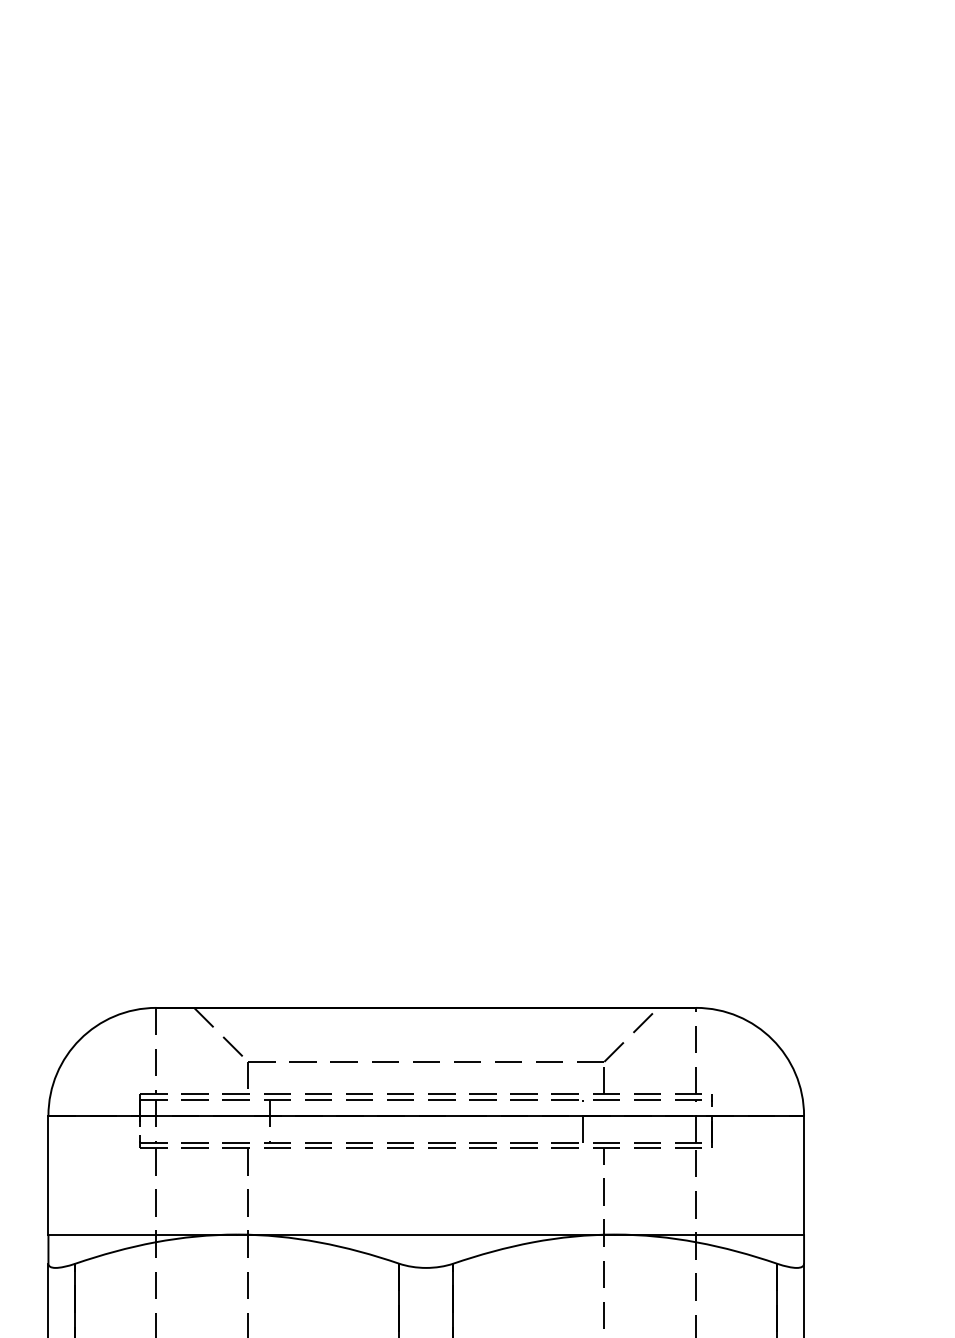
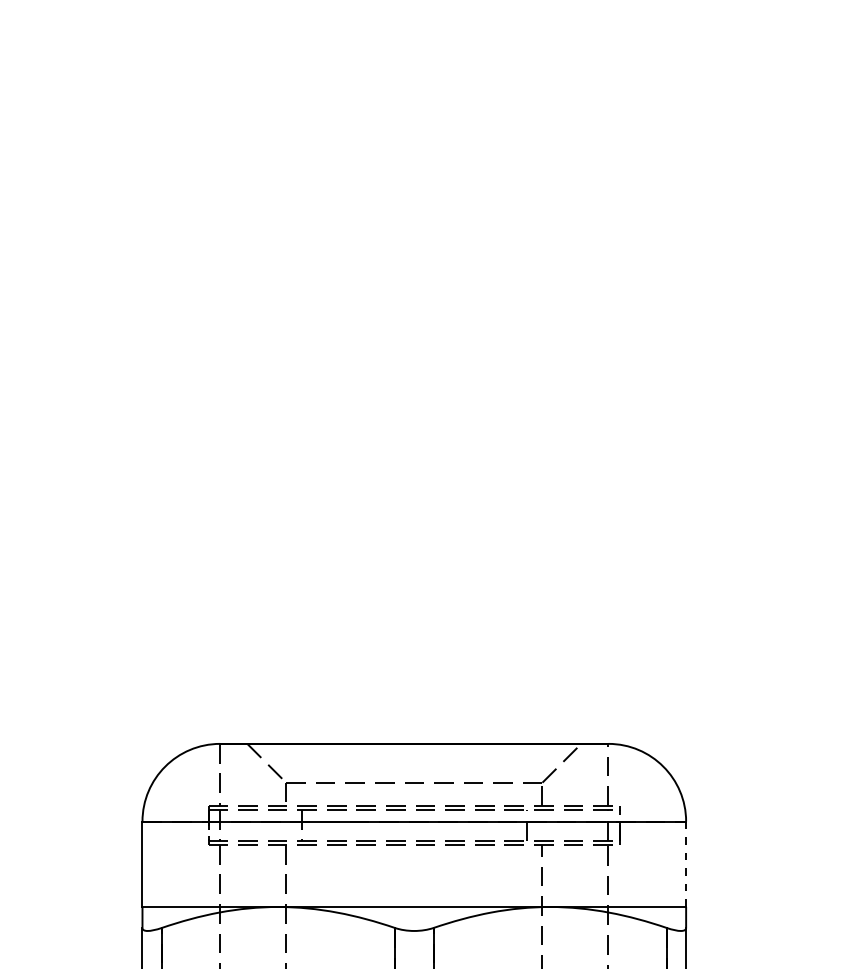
line: (804, 1175) -> (686, 864), solid -> dashed

